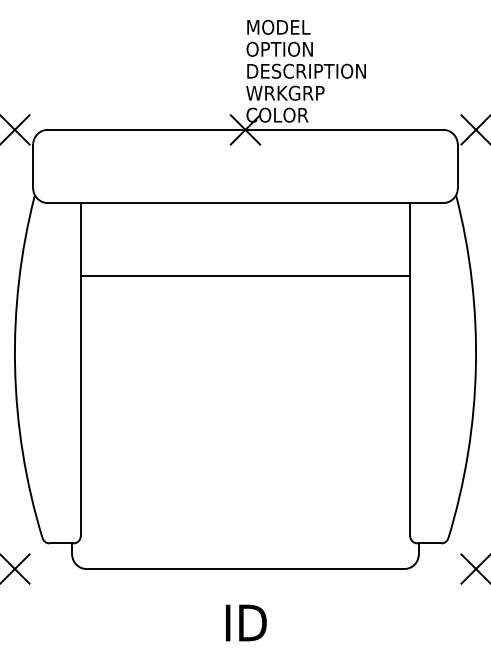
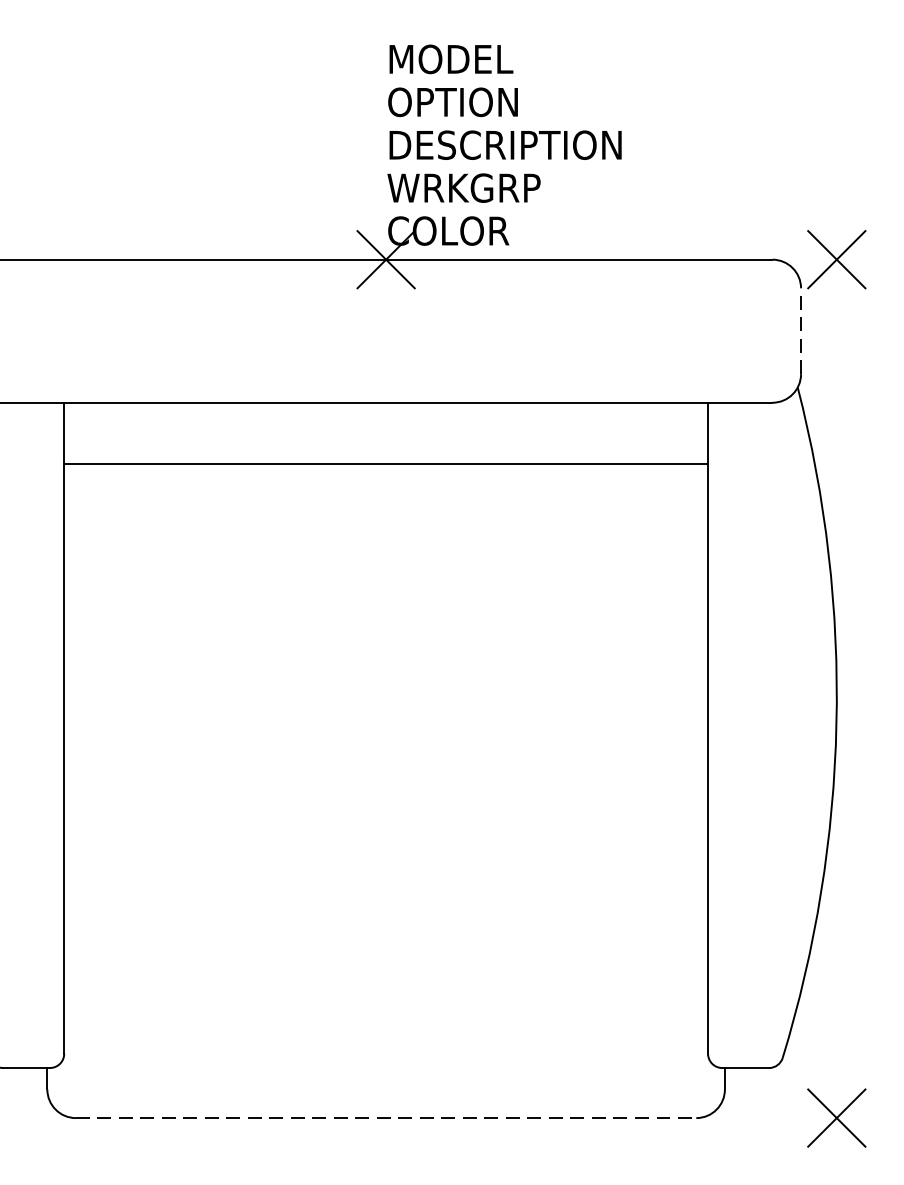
line: (457, 166) -> (800, 331), solid -> dashed
line: (245, 276) -> (386, 464), moved
line: (245, 569) -> (386, 1118), solid -> dashed

